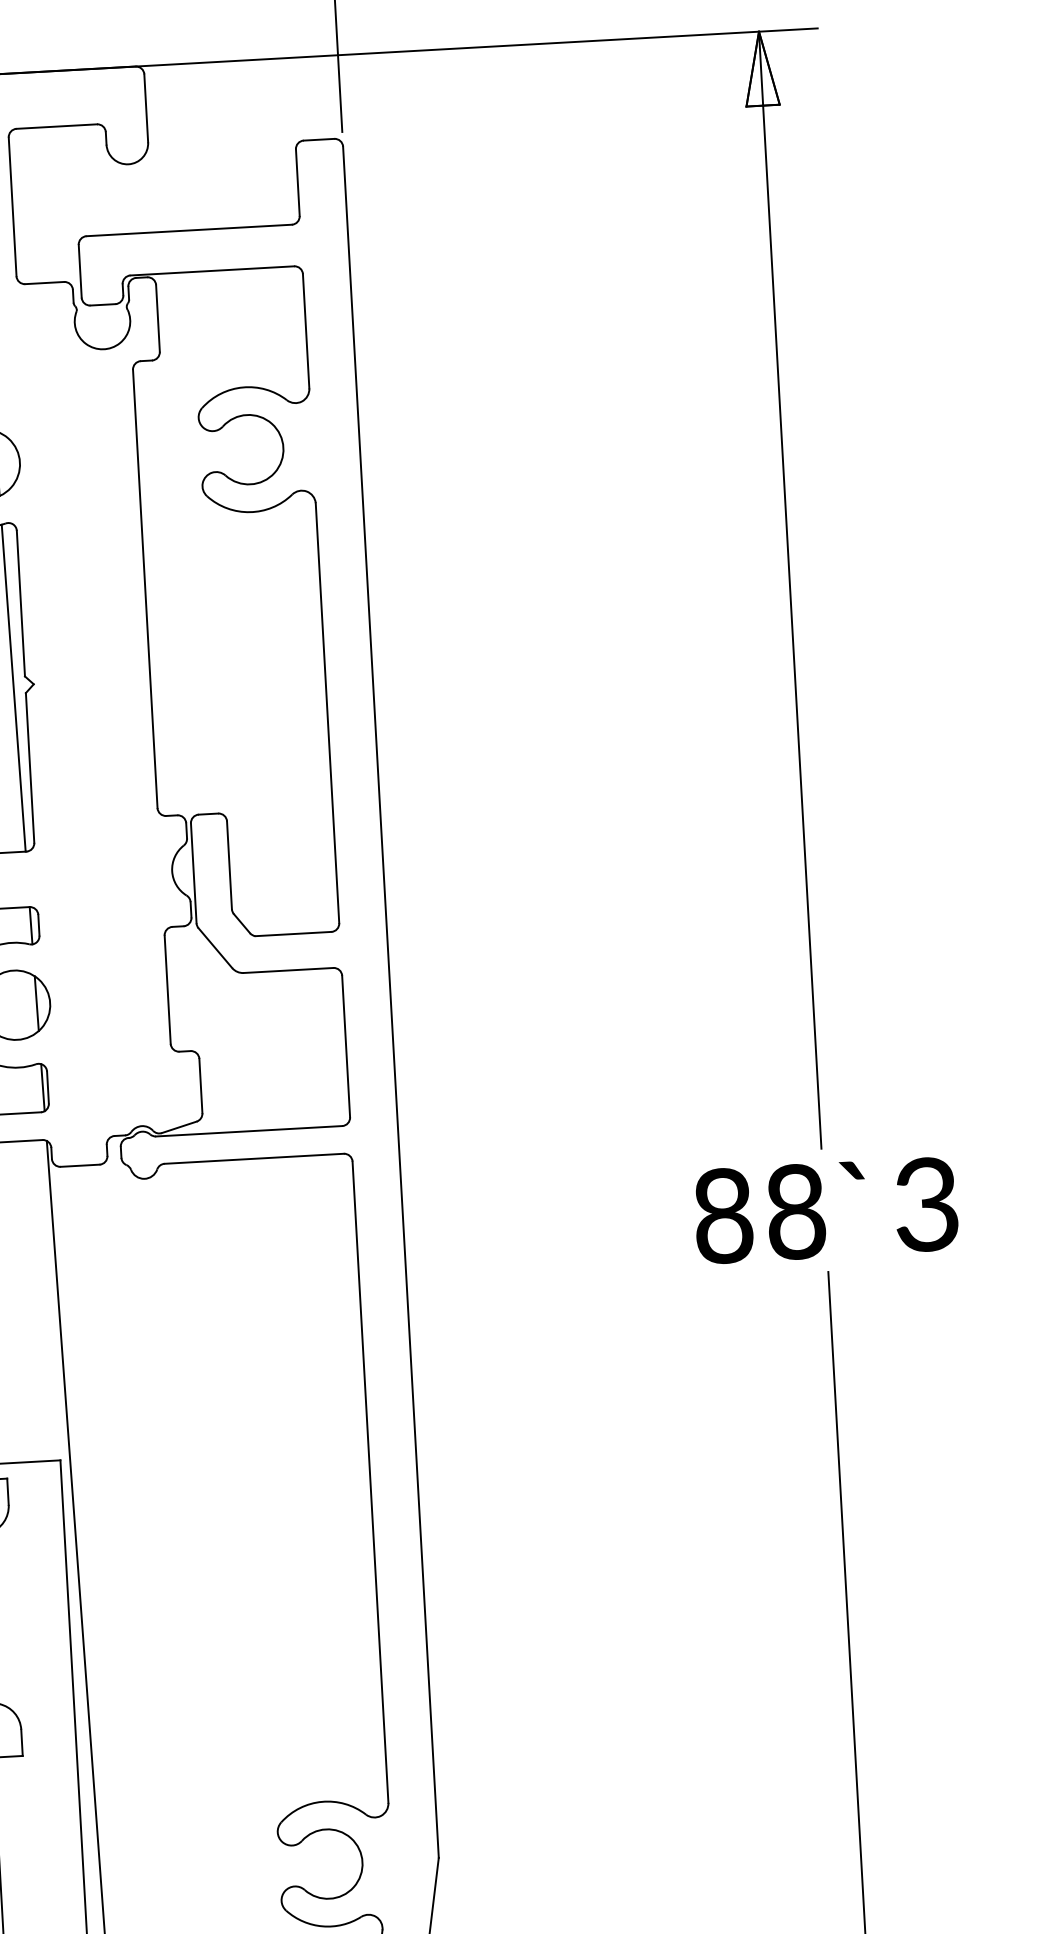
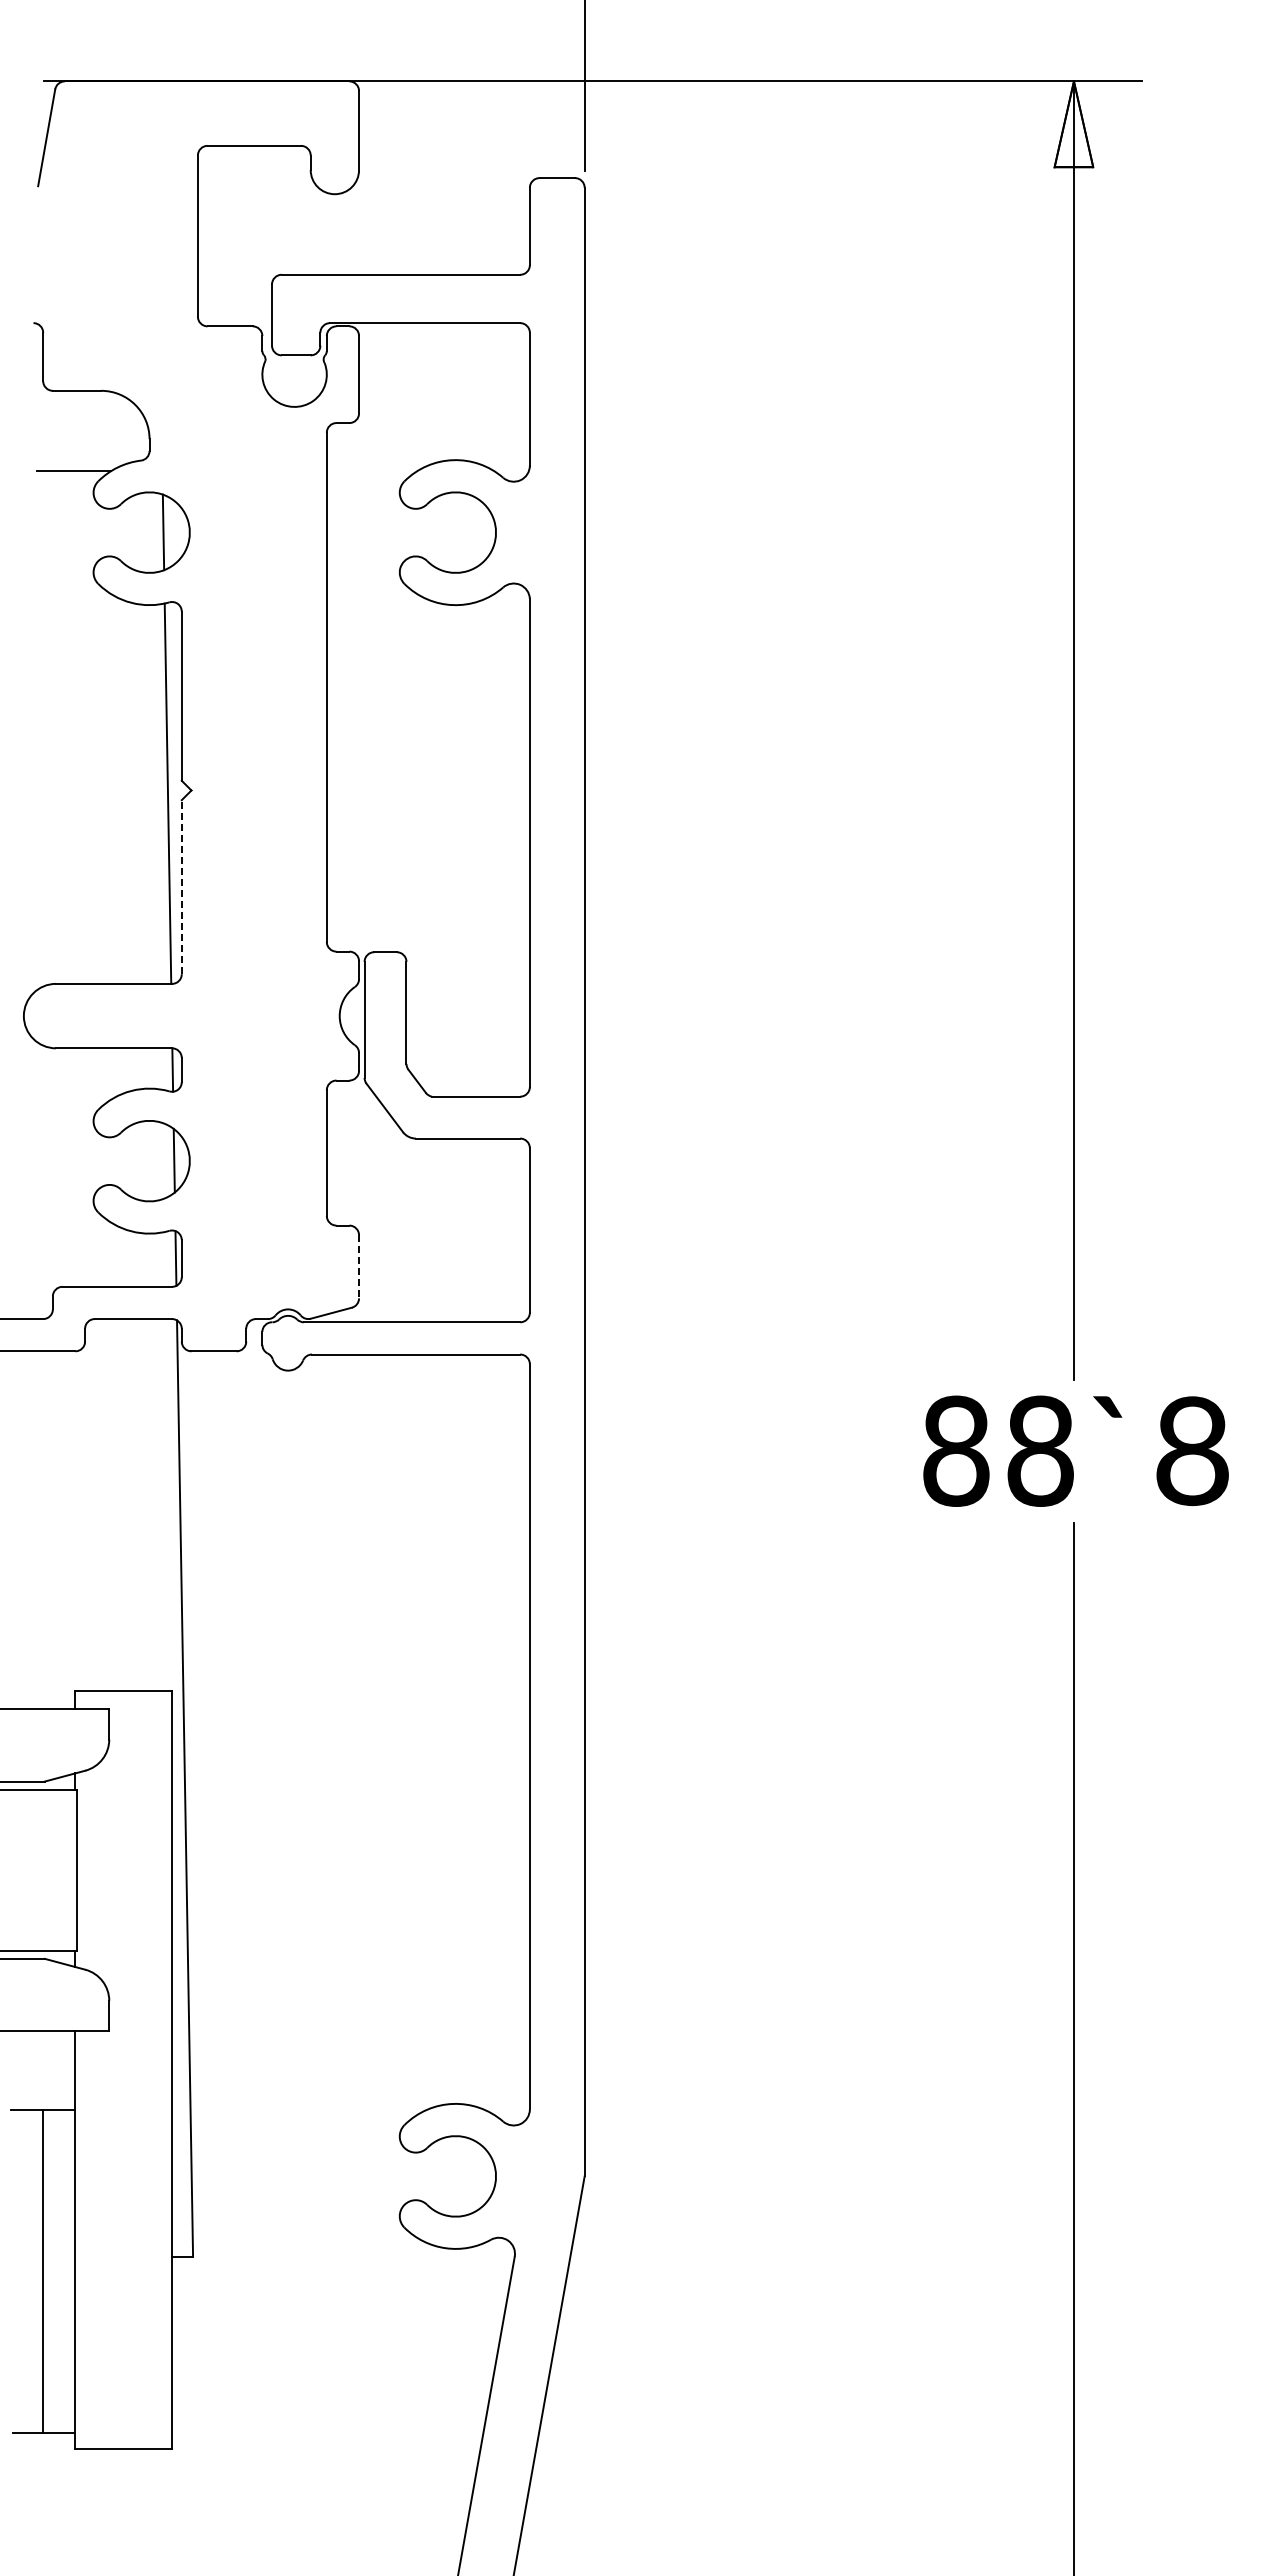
line: (29, 767) -> (181, 886), solid -> dashed
line: (201, 1085) -> (359, 1266), solid -> dashed
text: (926, 1204) -> (1191, 1450), 3 -> 8

